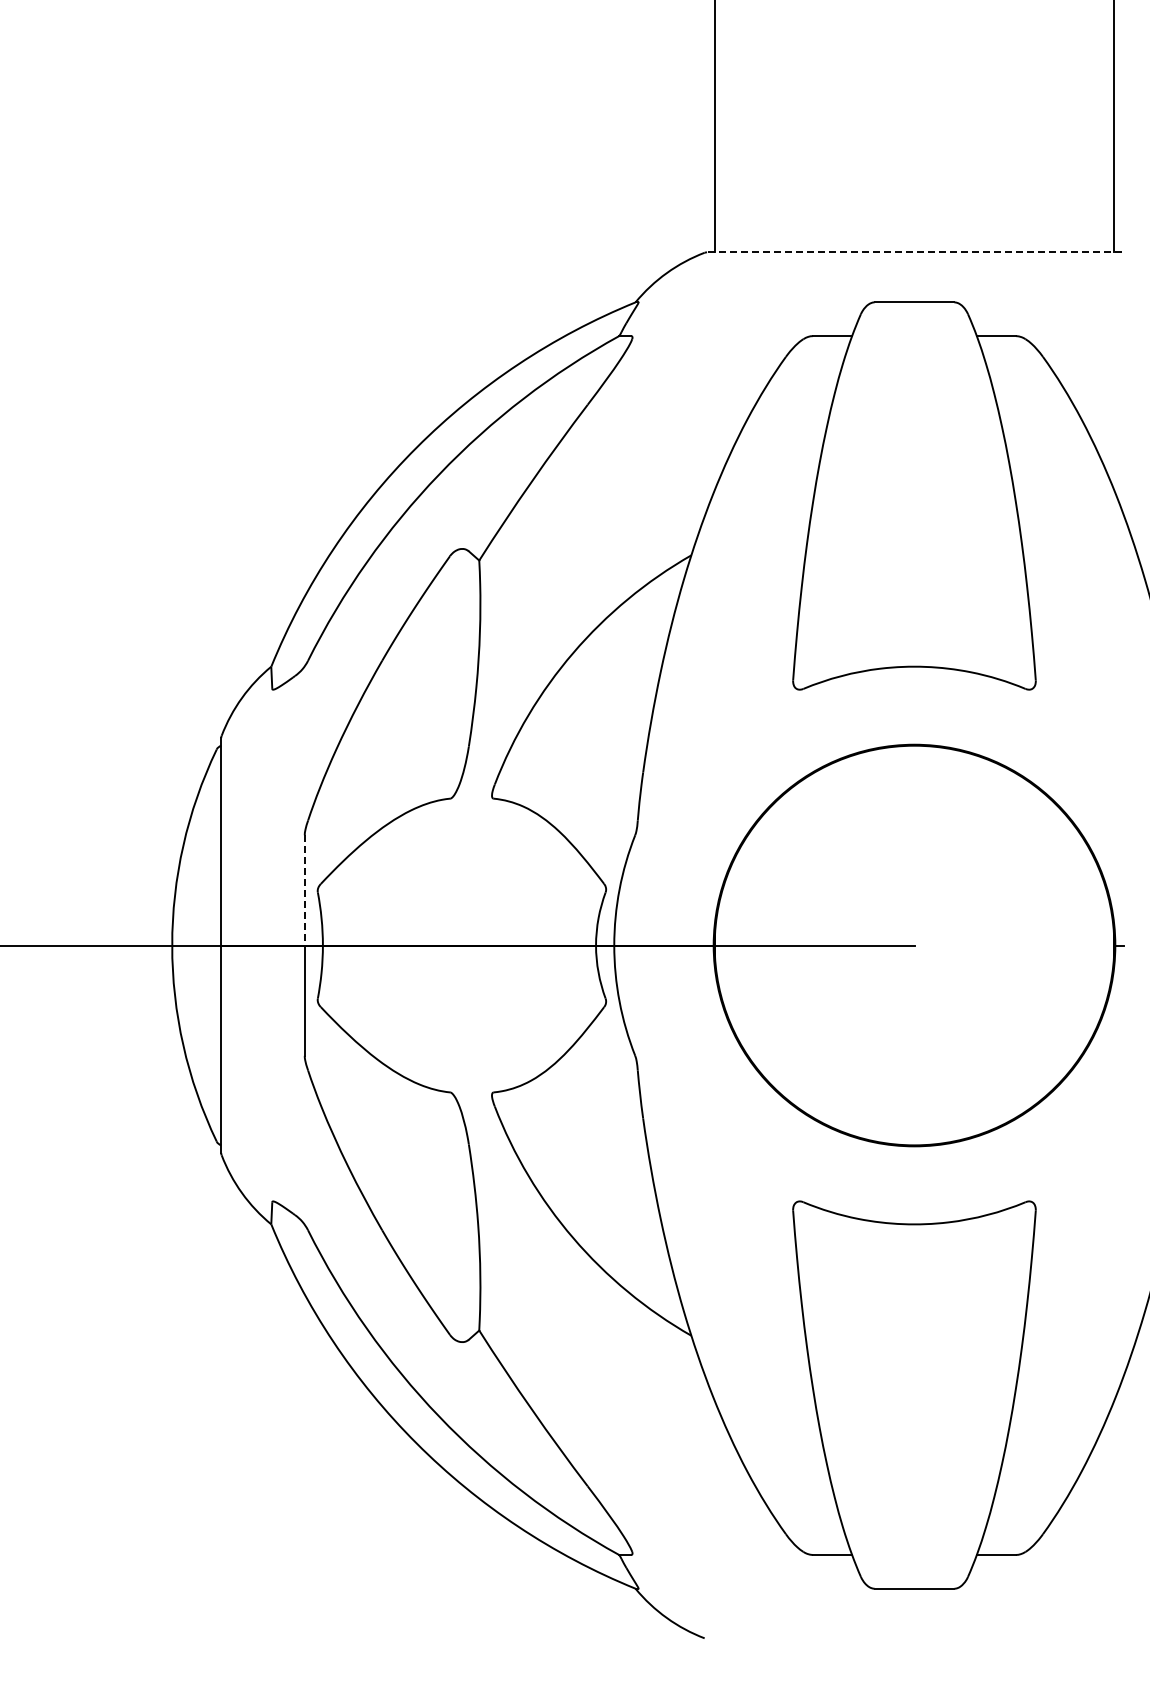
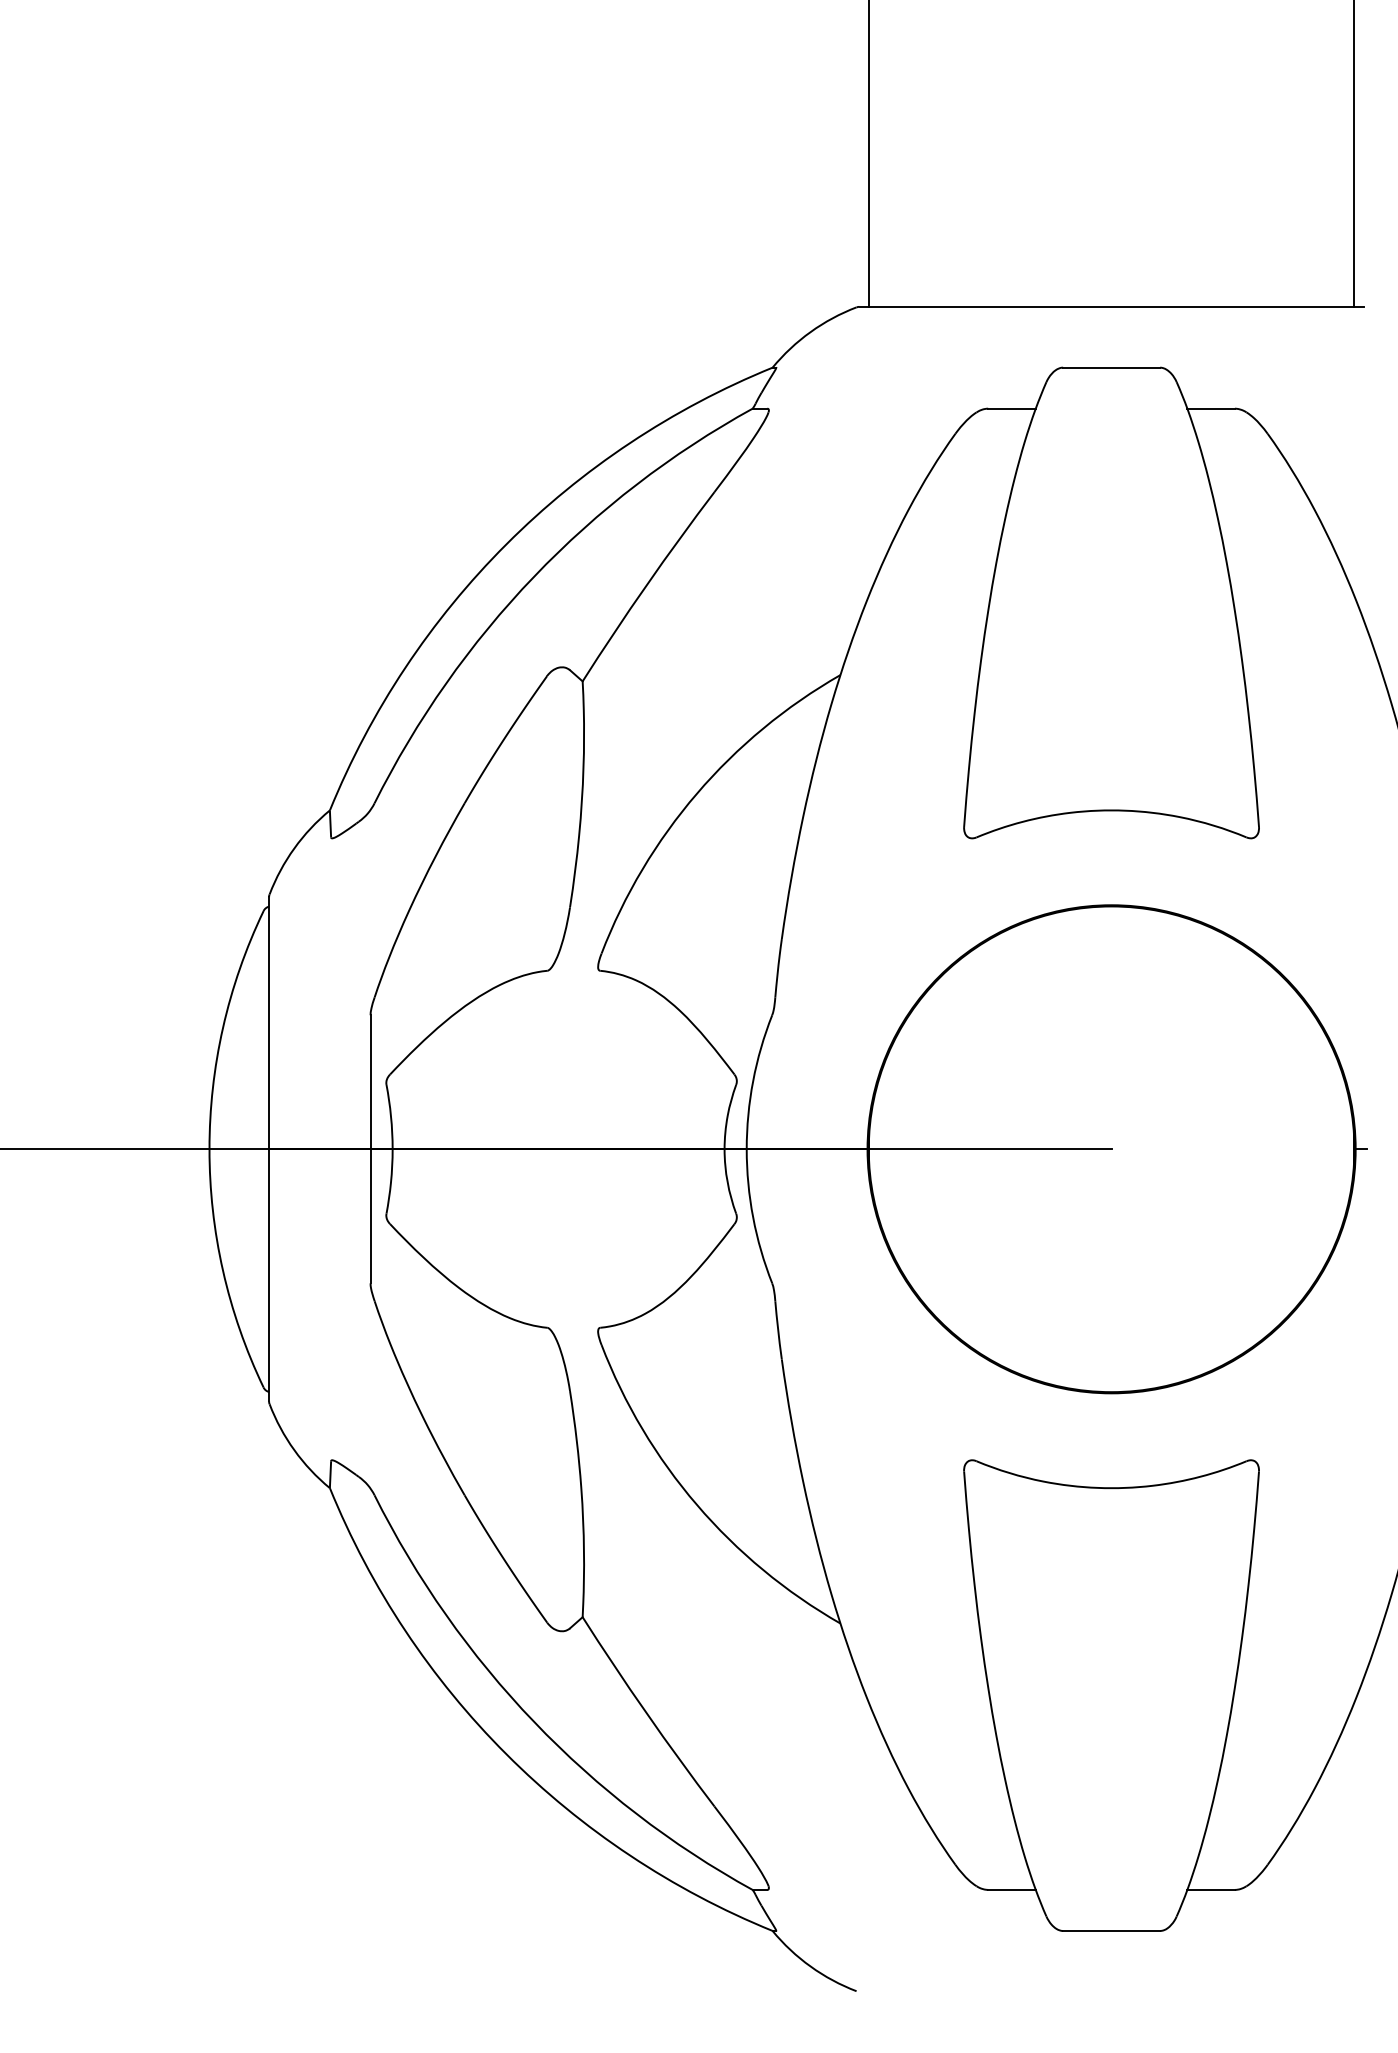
line: (914, 252) -> (1111, 307), dashed -> solid
line: (304, 890) -> (370, 1082), dashed -> solid

